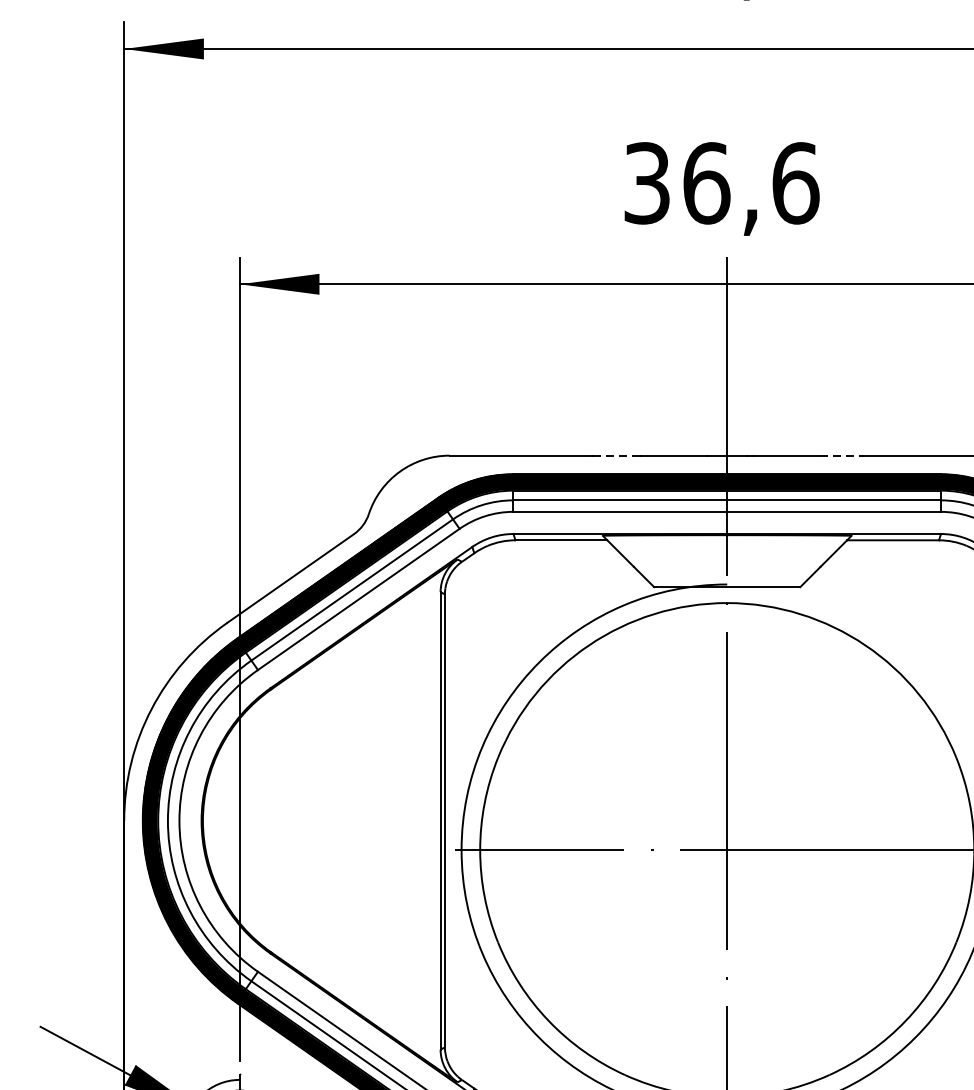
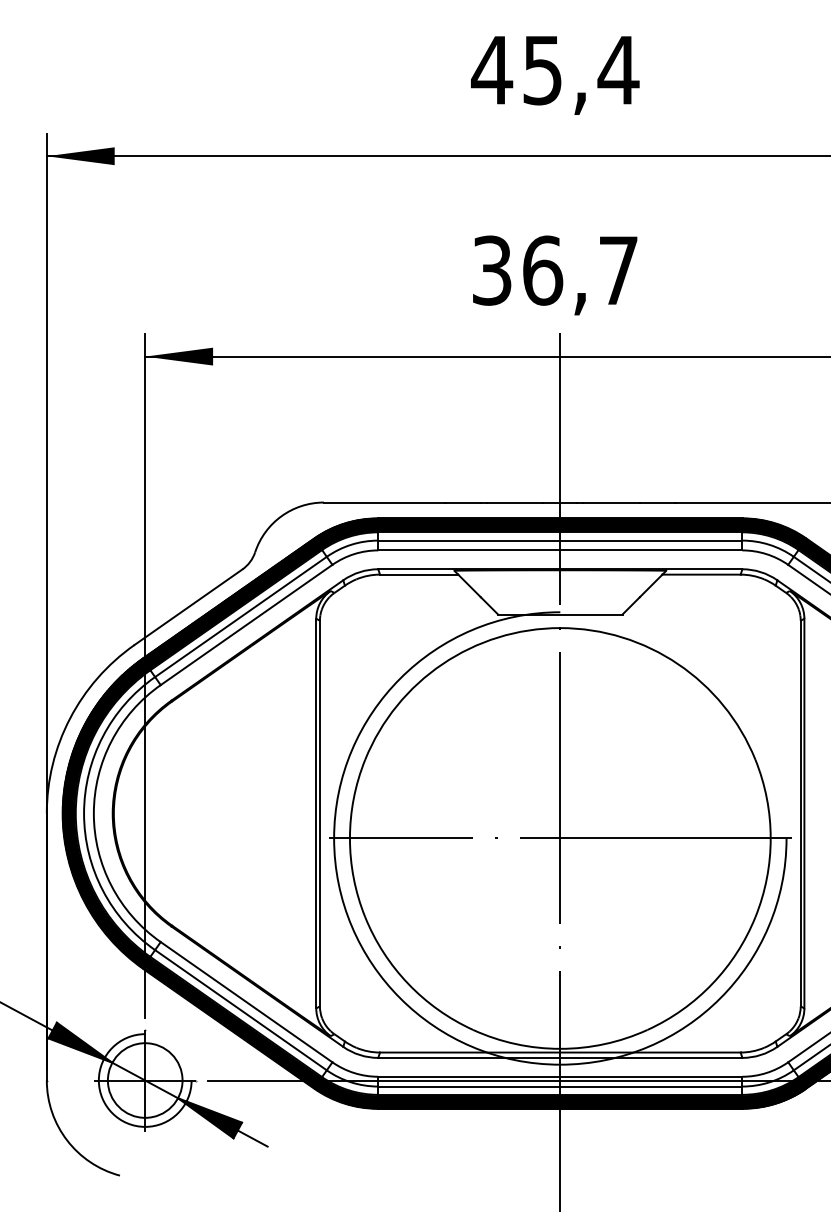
text: (796, 183) -> (619, 270), 36,6 -> 36,7
line: (613, 455) -> (463, 502), dashed -> solid
line: (841, 455) -> (657, 502), dashed -> solid

